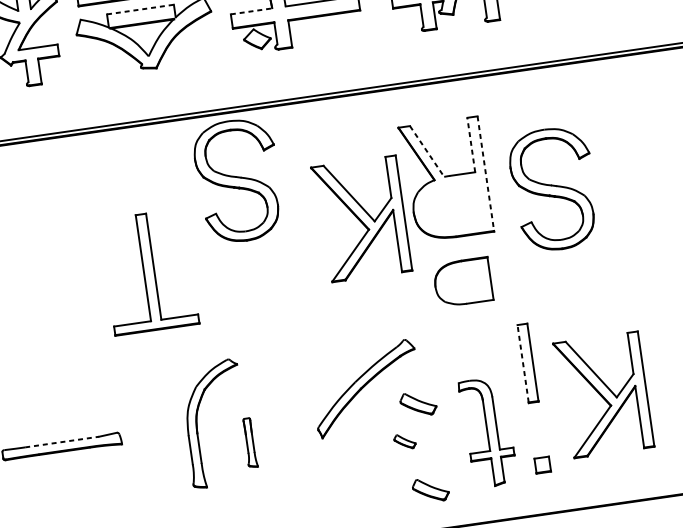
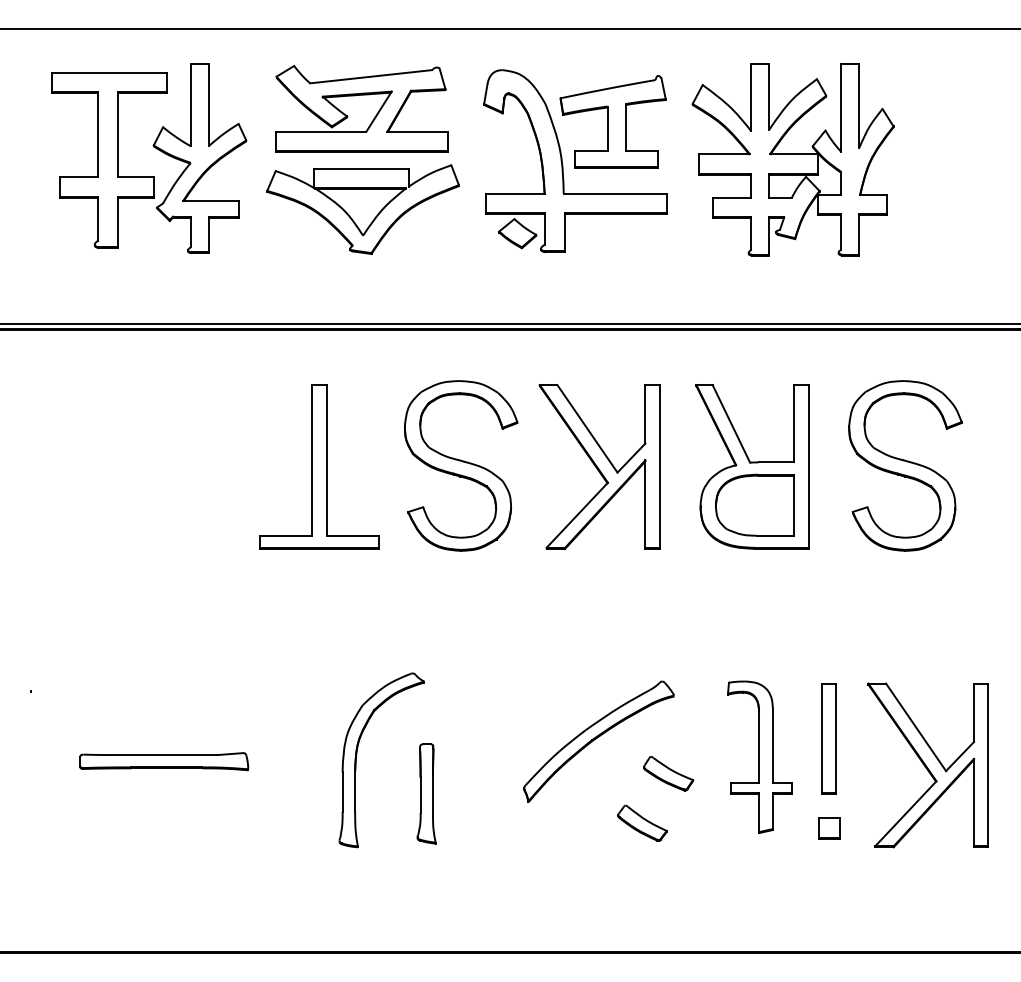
line: (140, 9) -> (361, 168), dashed -> solid
line: (251, 11) -> (515, 193), dashed -> solid
line: (471, 144) -> (794, 423), dashed -> solid
line: (427, 151) -> (731, 424), dashed -> solid
line: (485, 174) -> (808, 467), dashed -> solid
part: (238, 180) -> (461, 465), moved
part: (554, 188) -> (905, 465), moved
part: (361, 218) -> (599, 466), moved
part: (149, 271) -> (319, 466), moved
part: (462, 281) -> (754, 504), moved
line: (523, 363) -> (822, 738), dashed -> solid
part: (603, 395) -> (927, 765), moved
part: (487, 432) -> (759, 756), moved
part: (404, 441) -> (642, 822), size x1.67
line: (62, 442) -> (165, 755), dashed -> solid
part: (249, 442) -> (426, 793), size x1.43
part: (542, 465) -> (829, 828), moved
part: (430, 489) -> (668, 895), removed

